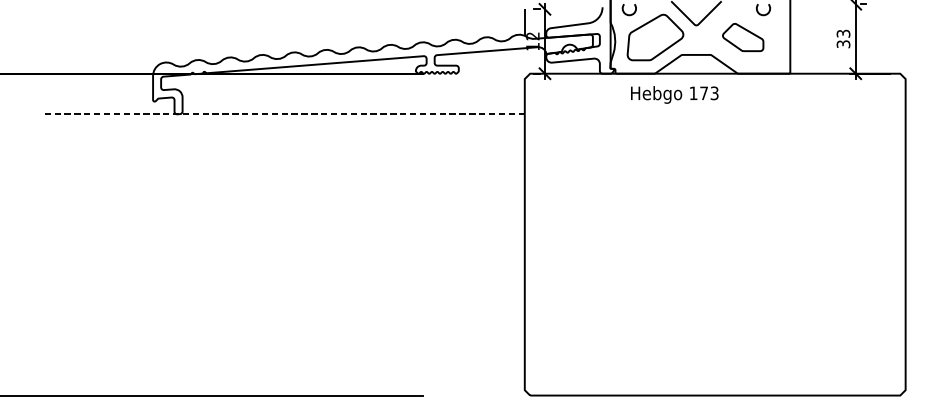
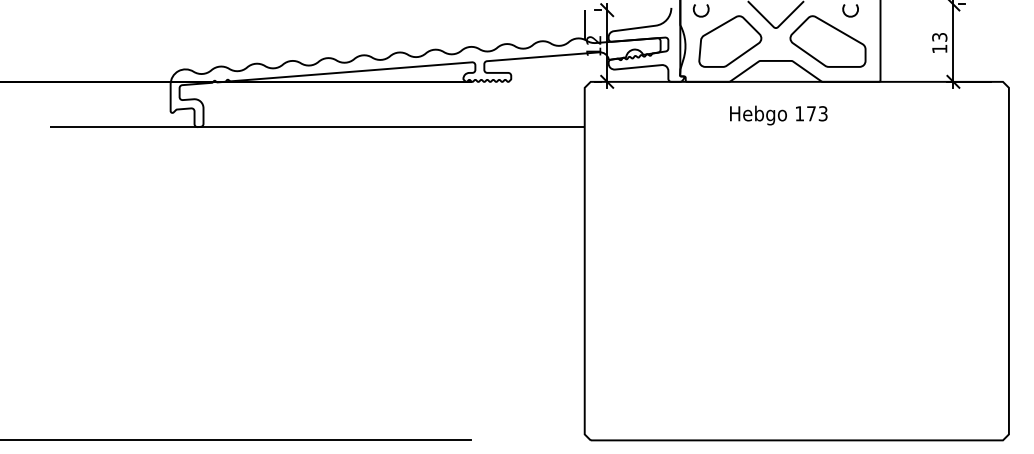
part: (742, 37) -> (827, 41), size x1.67
text: (843, 43) -> (939, 48), 33 -> 13
text: (674, 94) -> (778, 115), moved
line: (284, 114) -> (317, 127), dashed -> solid

